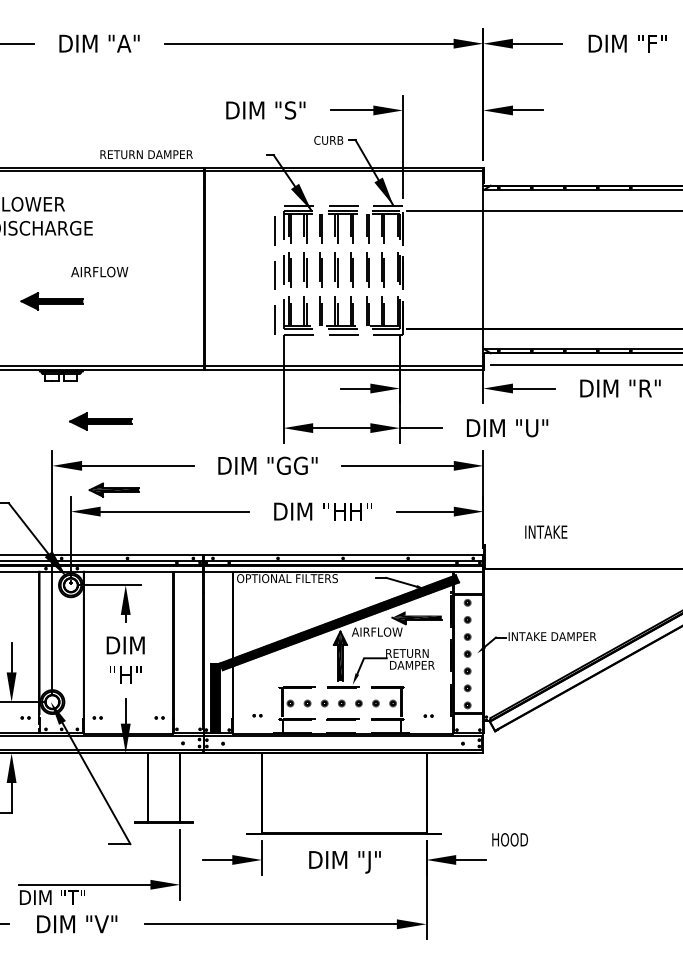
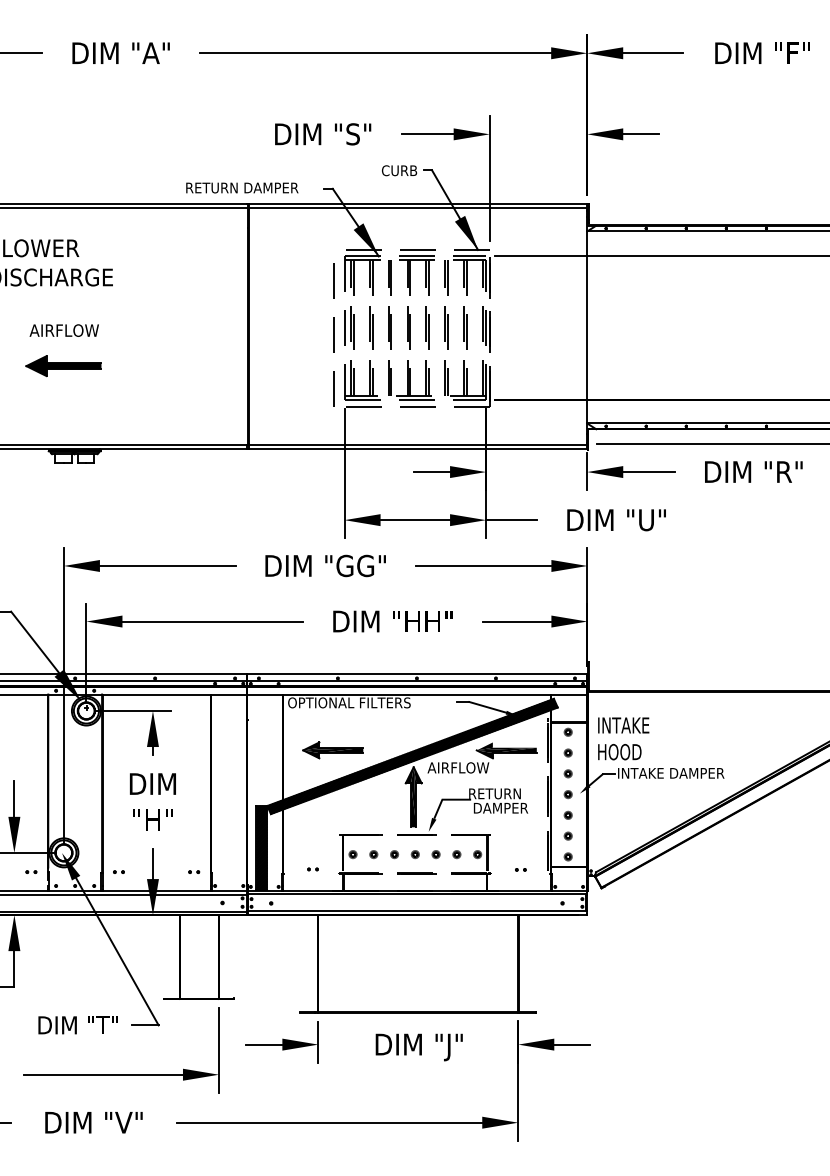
text: (146, 154) -> (242, 187), moved
text: (99, 271) -> (63, 330), moved
part: (100, 421) -> (122, 512), removed
part: (113, 490) -> (332, 750), moved
text: (546, 532) -> (623, 725), moved
text: (509, 840) -> (619, 752), moved
text: (52, 897) -> (77, 1025), moved

